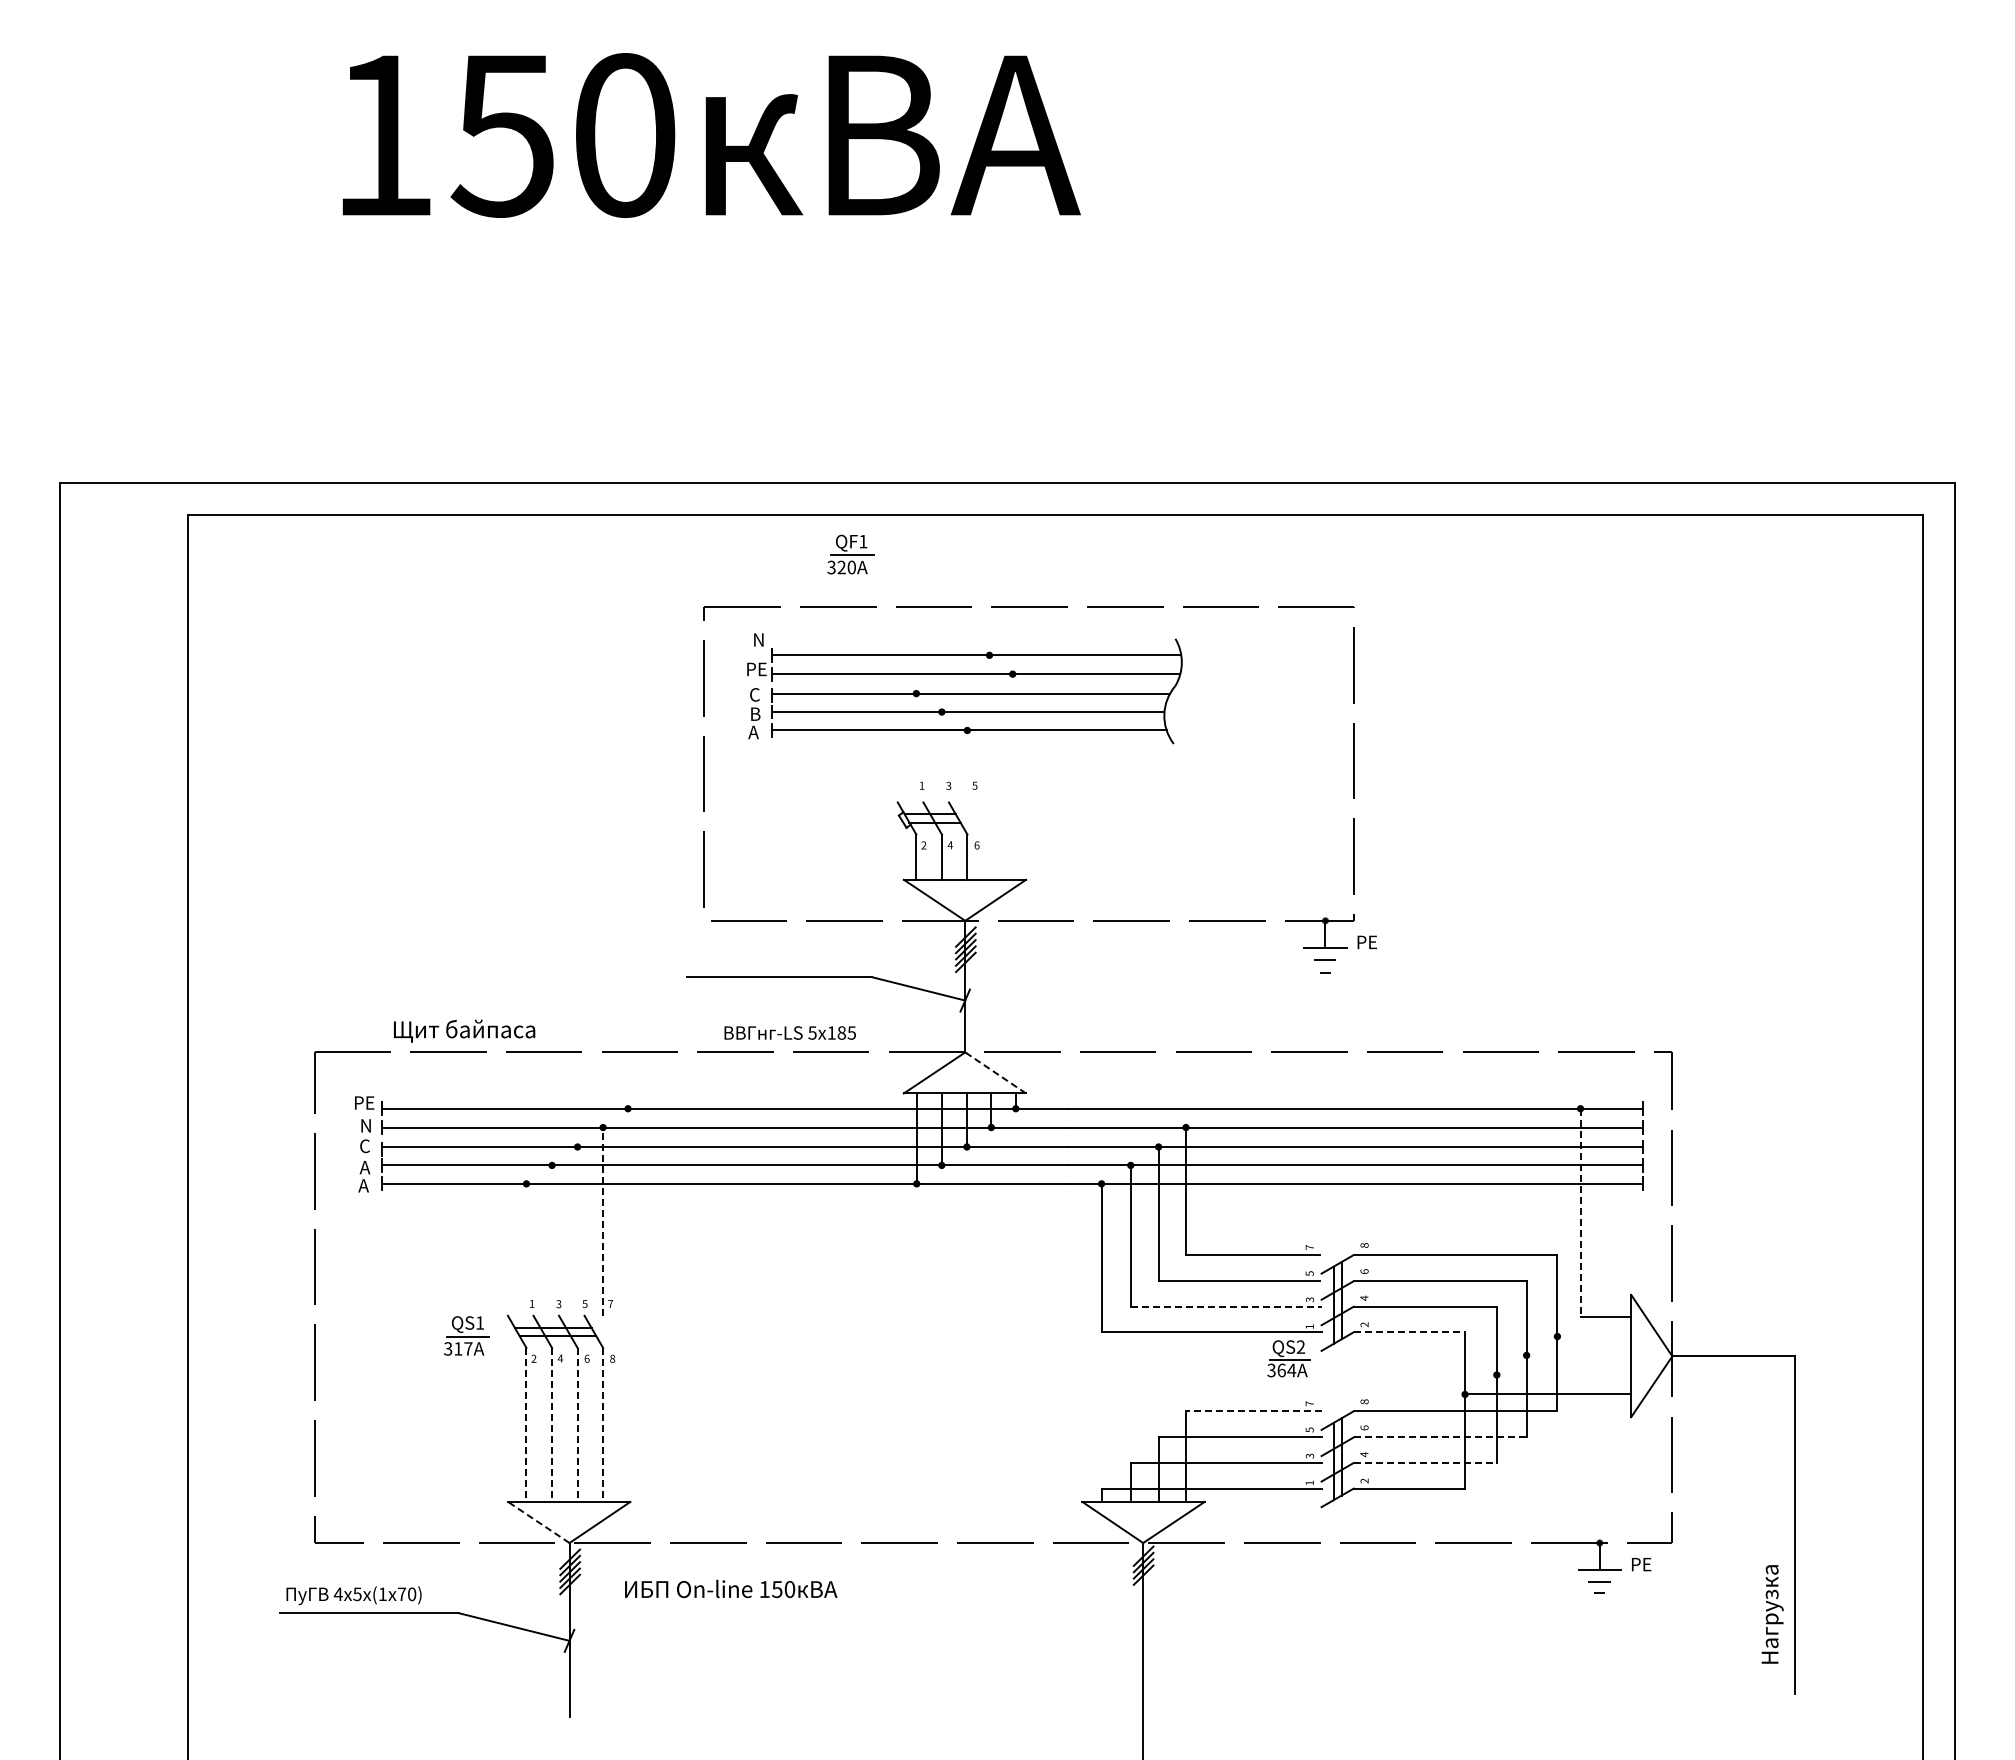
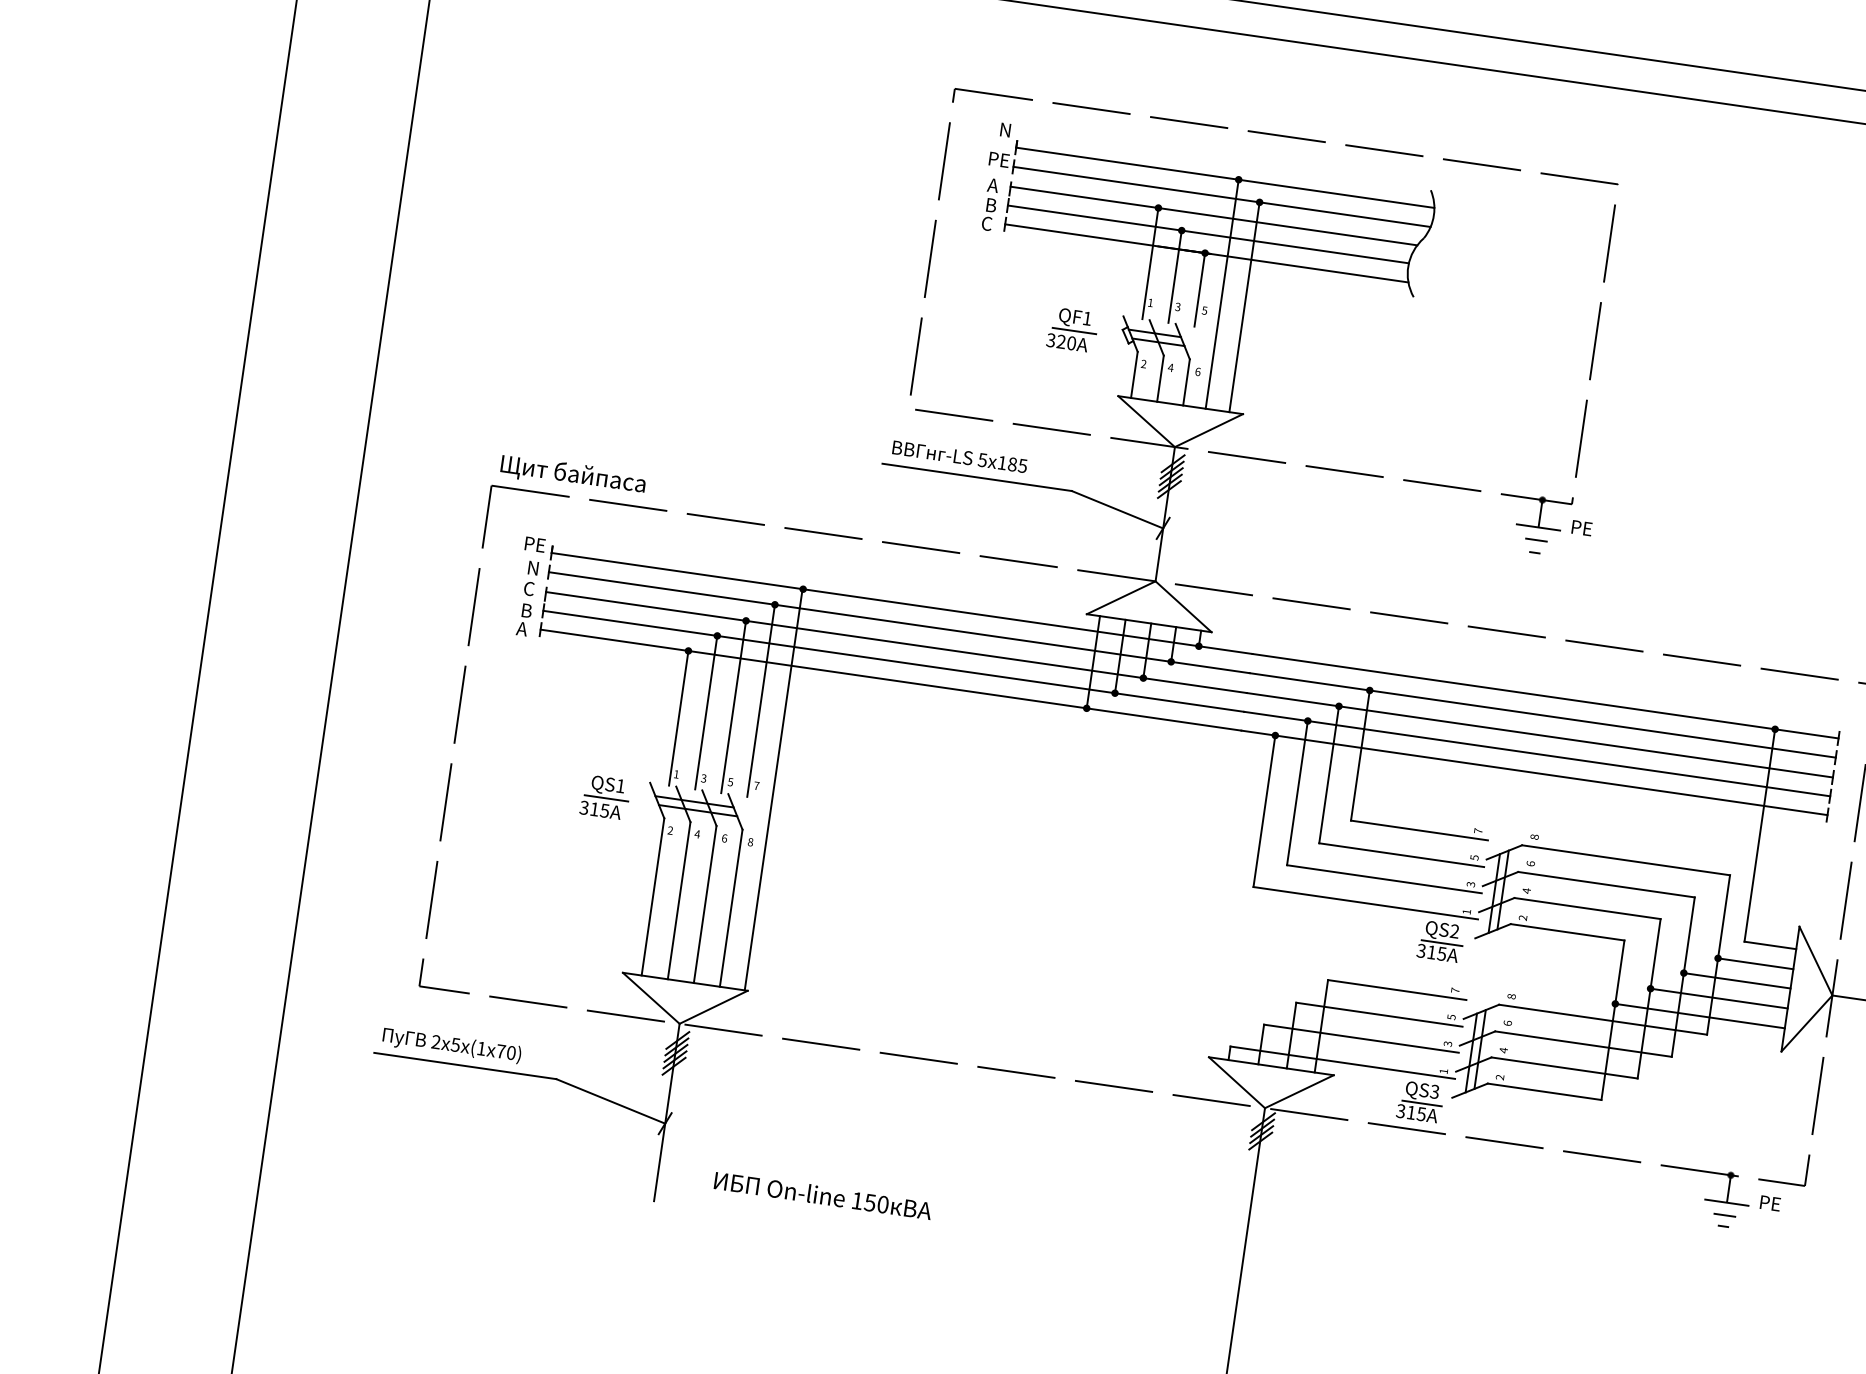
part: (850, 554) -> (1072, 329), moved
text: (754, 694) -> (993, 185), С -> А
text: (753, 732) -> (986, 223), А -> С
line: (916, 747) -> (1150, 263), added
line: (941, 757) -> (1174, 276), added
line: (967, 766) -> (1199, 289), added
line: (989, 767) -> (1222, 294), added
line: (1012, 776) -> (1244, 306), added
text: (464, 1030) -> (573, 474), moved
text: (789, 1032) -> (959, 456), moved
line: (995, 1072) -> (1183, 606), dashed -> solid
text: (364, 1167) -> (525, 610), A -> В
line: (1580, 1213) -> (1759, 836), dashed -> solid
line: (603, 1221) -> (761, 700), dashed -> solid
line: (577, 1231) -> (733, 707), added
line: (552, 1240) -> (706, 712), added
line: (526, 1249) -> (678, 717), added
line: (627, 1304) -> (773, 788), added
line: (1226, 1306) -> (1384, 879), dashed -> solid
line: (1409, 1332) -> (1567, 932), dashed -> solid
line: (1594, 1336) -> (1755, 963), added
text: (468, 1348) -> (605, 810), 317 -> 315
line: (1578, 1355) -> (1736, 980), added
text: (1286, 1370) -> (1436, 953), 364 -> 315
line: (1563, 1374) -> (1718, 997), added
line: (1253, 1411) -> (1396, 990), dashed -> solid
line: (526, 1424) -> (653, 896), dashed -> solid
line: (552, 1424) -> (679, 900), dashed -> solid
line: (577, 1424) -> (705, 904), dashed -> solid
line: (603, 1424) -> (731, 907), dashed -> solid
line: (1440, 1437) -> (1583, 1044), dashed -> solid
line: (1425, 1463) -> (1564, 1068), dashed -> solid
part: (1291, 1515) -> (1420, 1101), added
line: (538, 1522) -> (650, 998), dashed -> solid
text: (731, 1588) -> (823, 1195), moved
text: (337, 1593) -> (435, 1041), 4 -> 2

